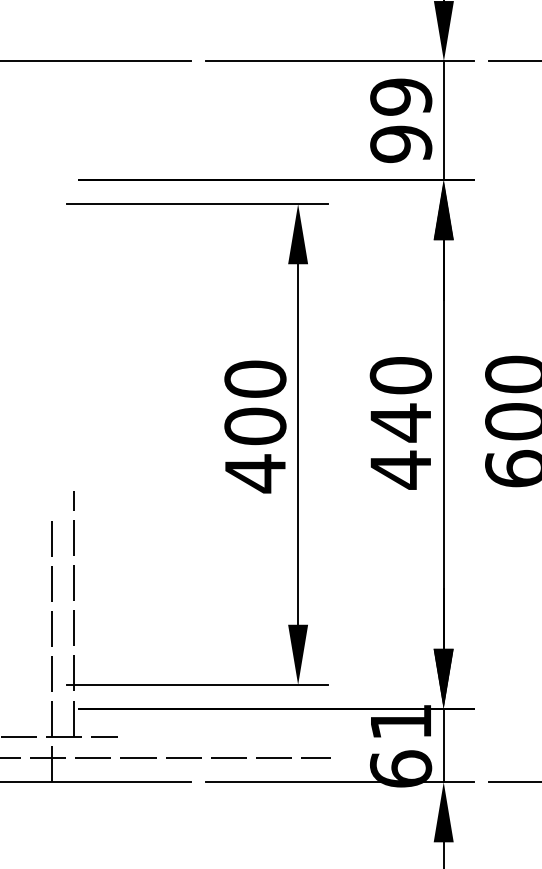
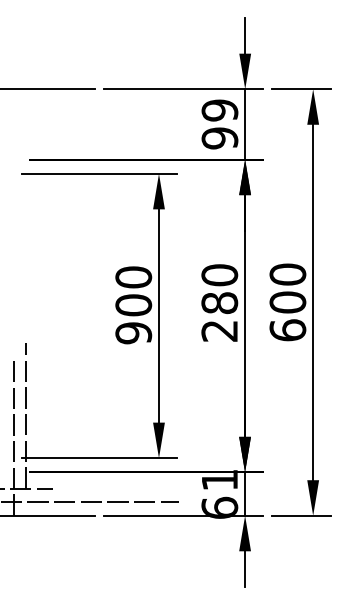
text: (400, 445) -> (219, 316), 440 -> 280
text: (255, 472) -> (133, 332), 400 -> 900

